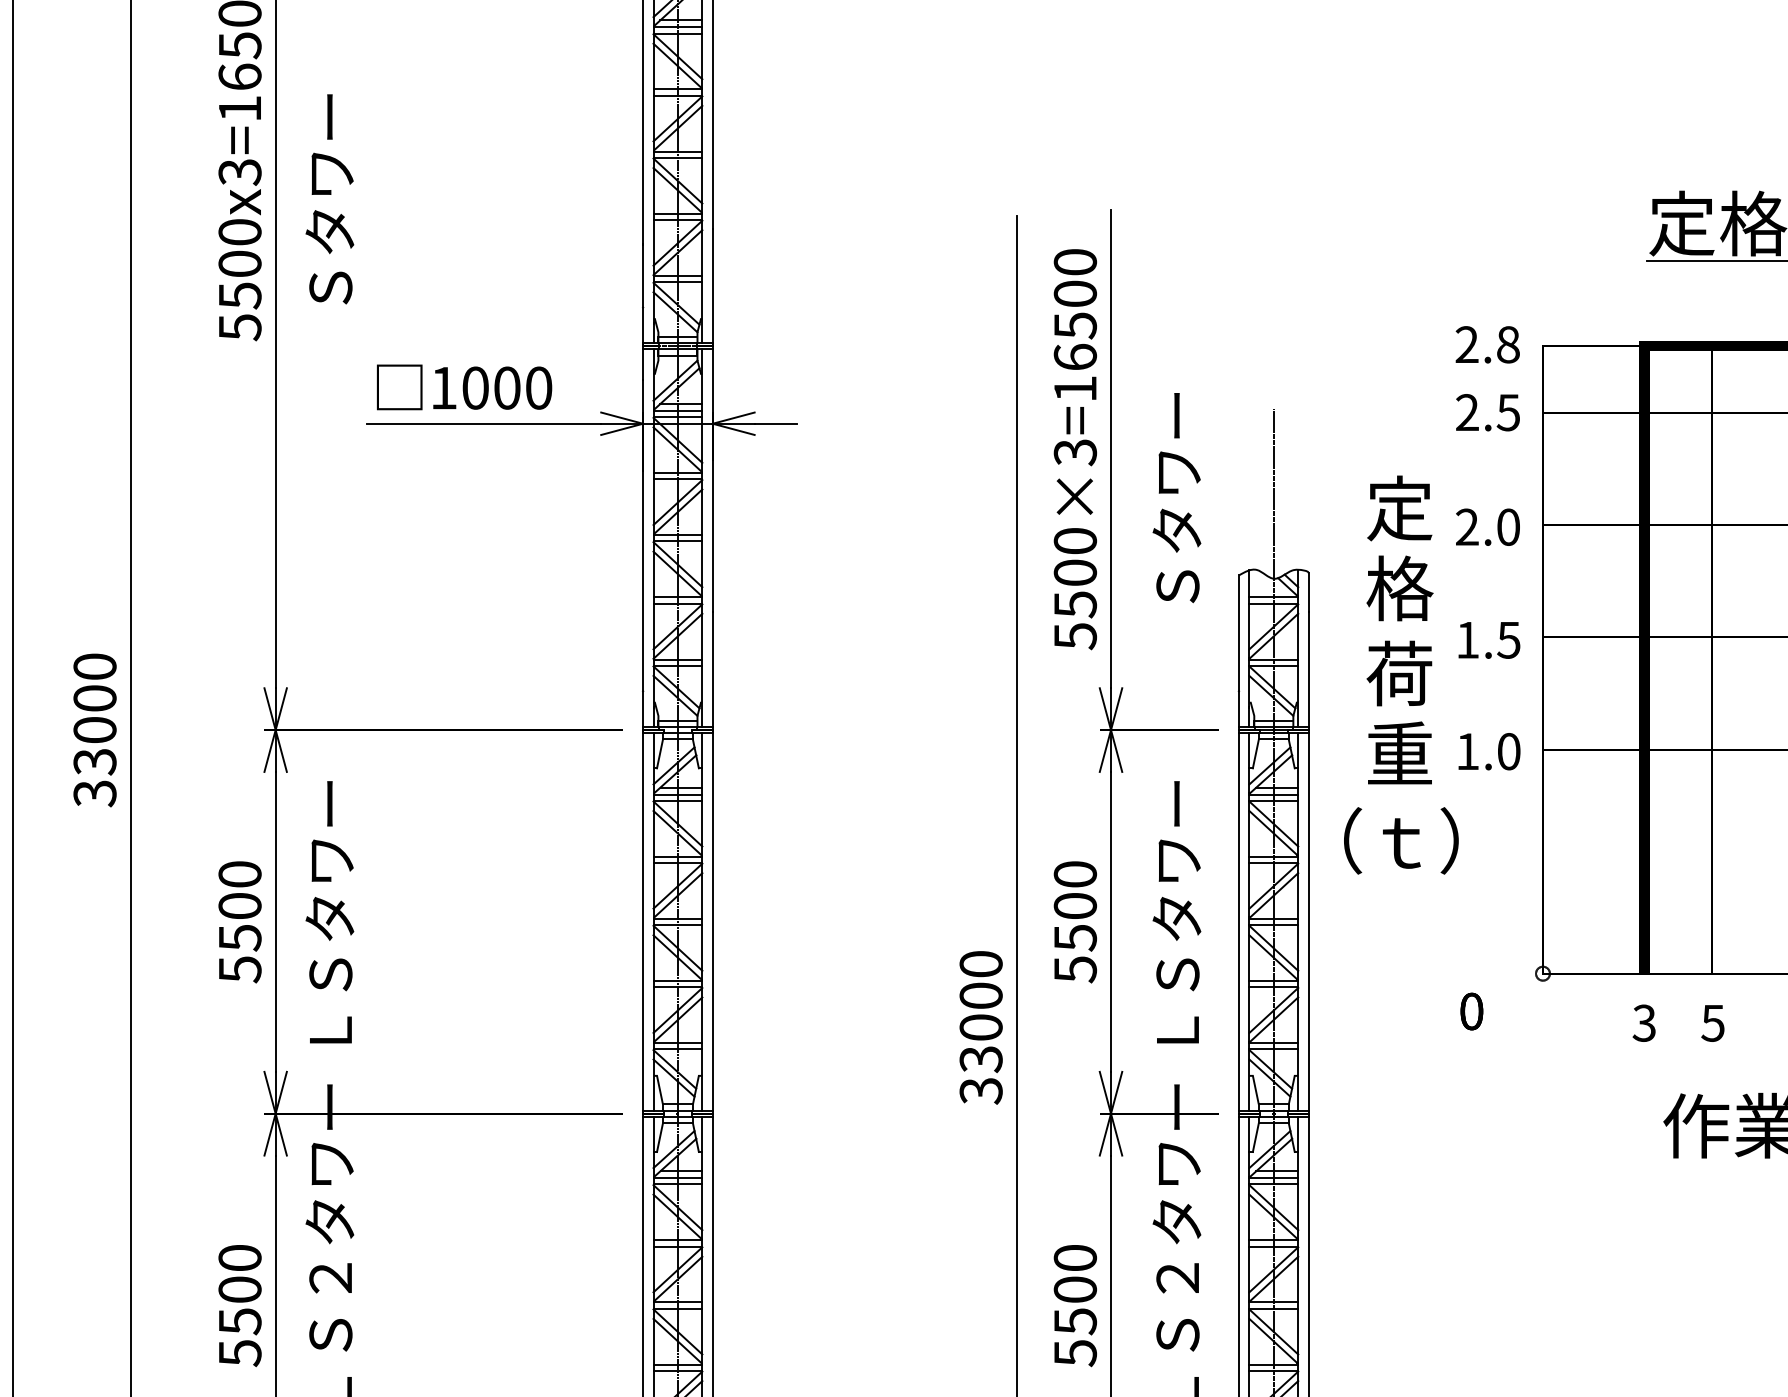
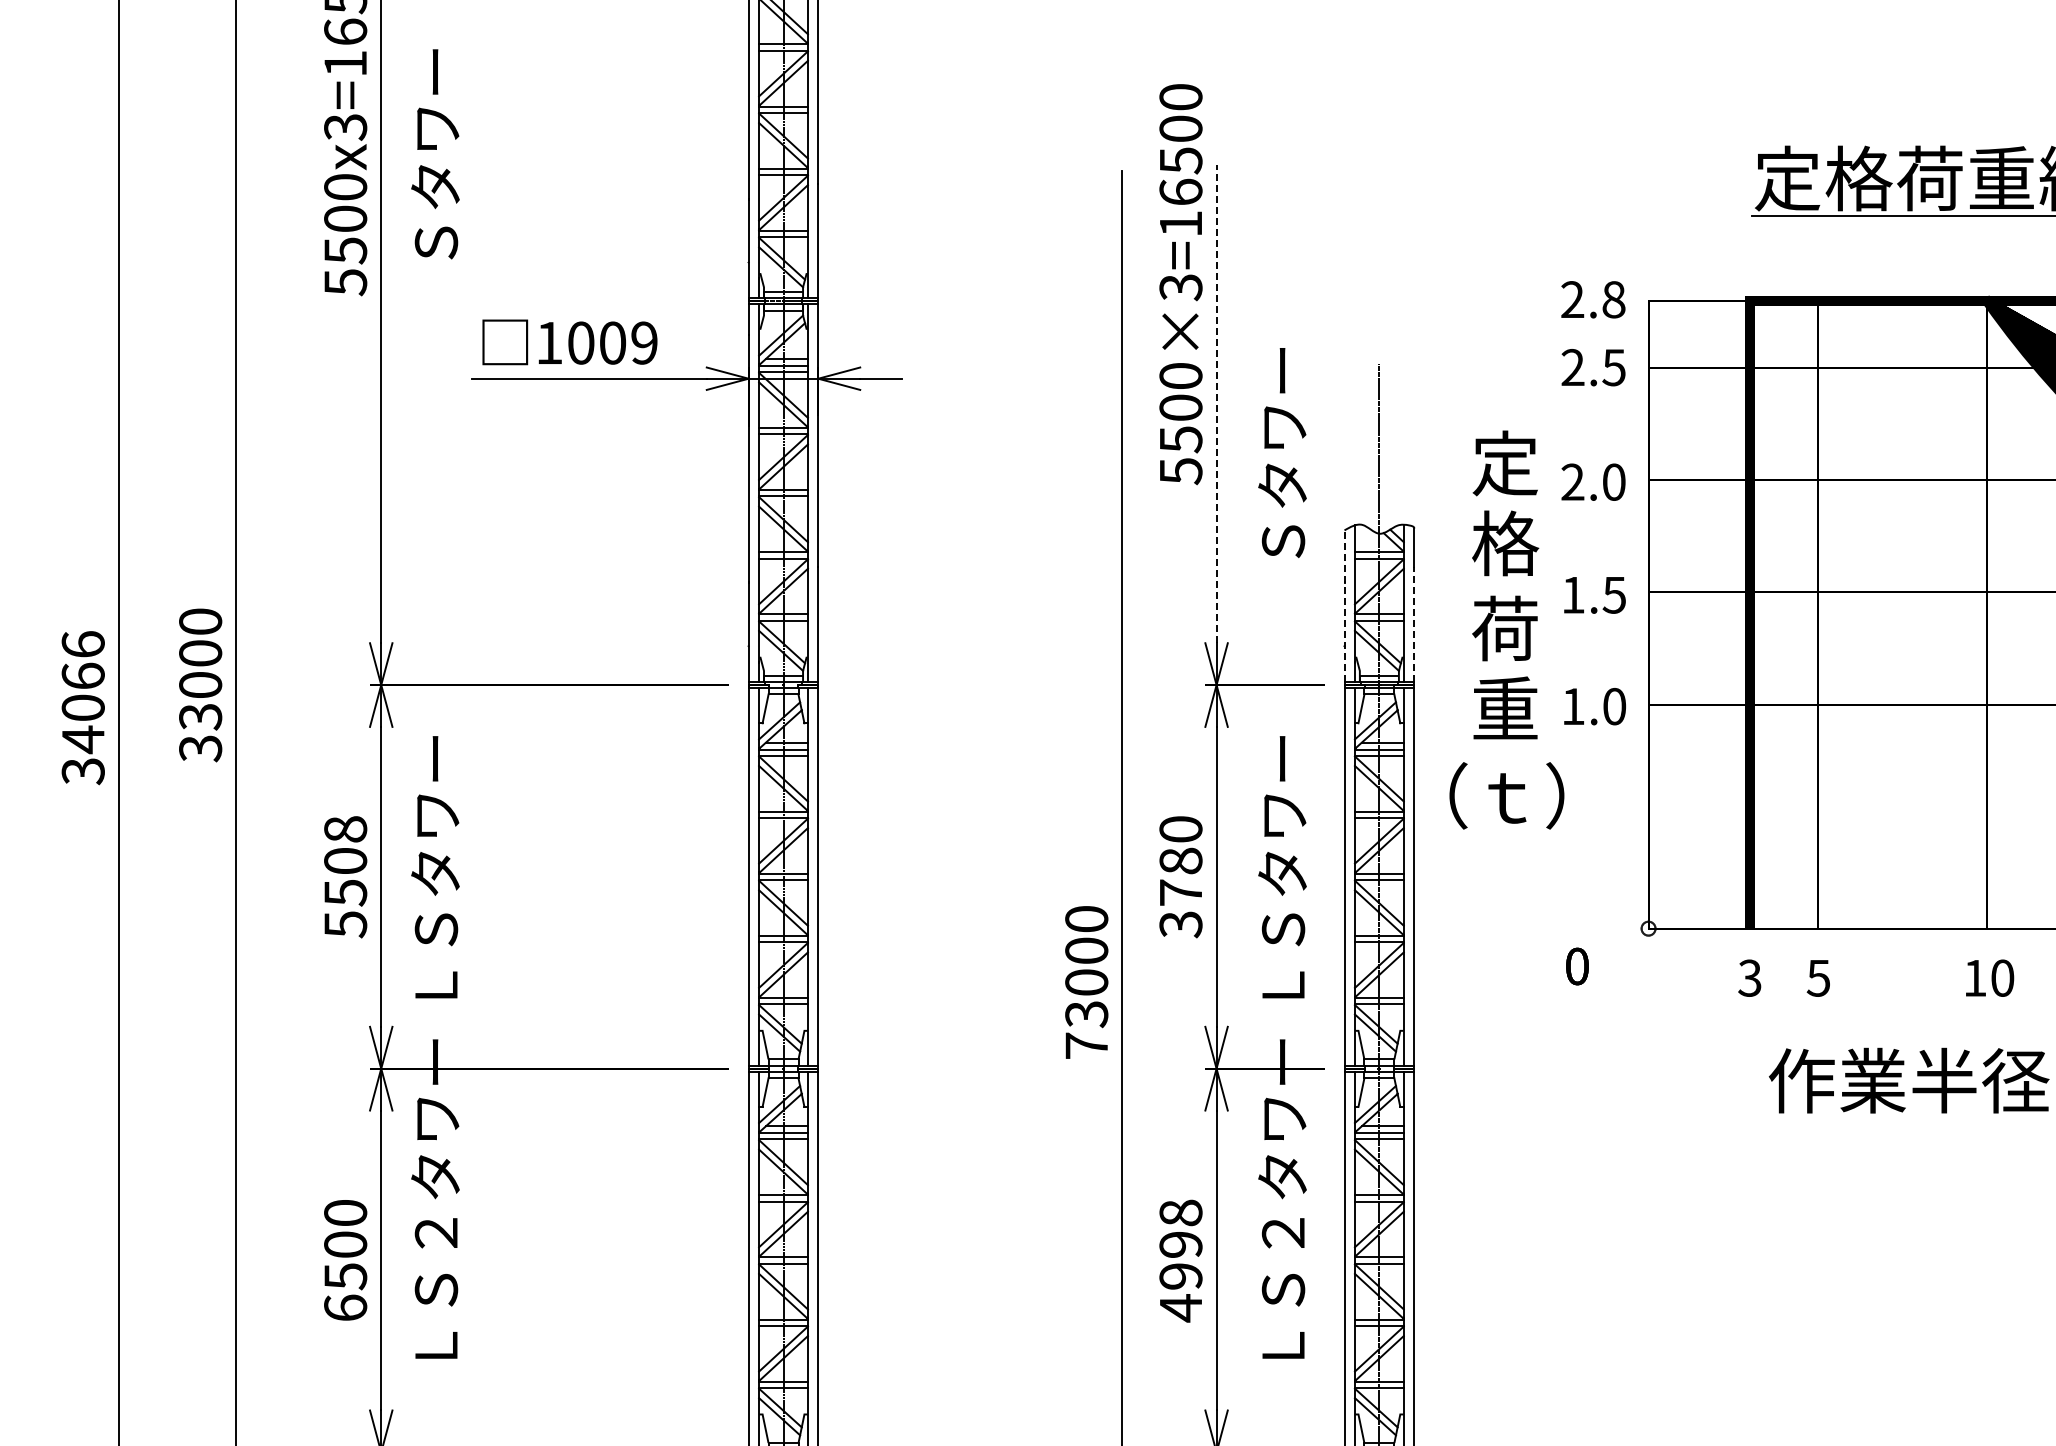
text: (538, 387) -> (644, 342), 1000 -> 1009
line: (1110, 448) -> (1216, 403), solid -> dashed
text: (1074, 449) -> (1180, 284), moved
line: (1238, 651) -> (1344, 606), solid -> dashed
line: (1308, 669) -> (1414, 624), solid -> dashed
text: (239, 874) -> (345, 829), 5500 -> 5508
text: (1074, 937) -> (1180, 892), 5500 -> 3780
text: (980, 1090) -> (1086, 1045), 33000 -> 73000
text: (1074, 1305) -> (1180, 1260), 5500 -> 4998
text: (239, 1353) -> (345, 1308), 5500 -> 6500

